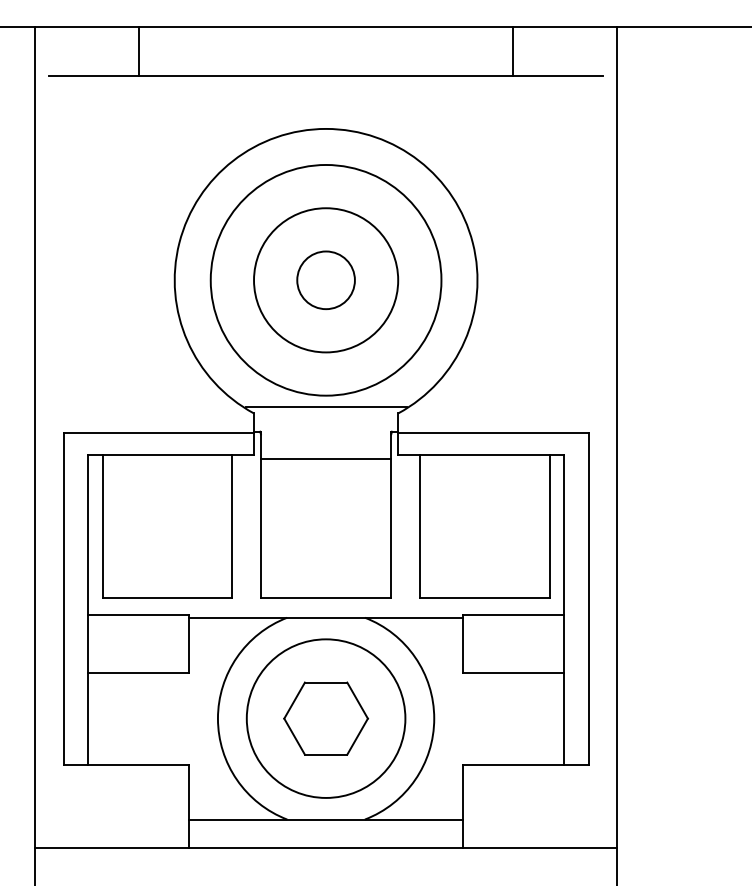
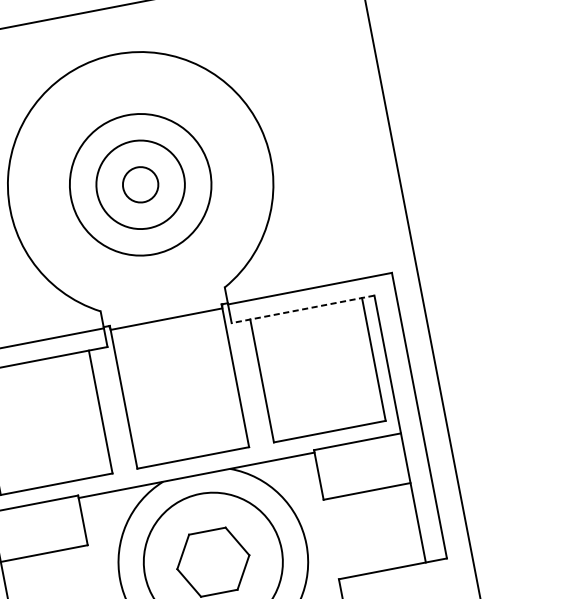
circle: (325, 279) -> (140, 184), size x0.7
circle: (325, 280) -> (140, 185), size x0.7
circle: (326, 280) -> (141, 184), size x0.7
line: (325, 407) -> (161, 294), removed
line: (481, 454) -> (303, 309), solid -> dashed
line: (325, 459) -> (166, 319), moved

